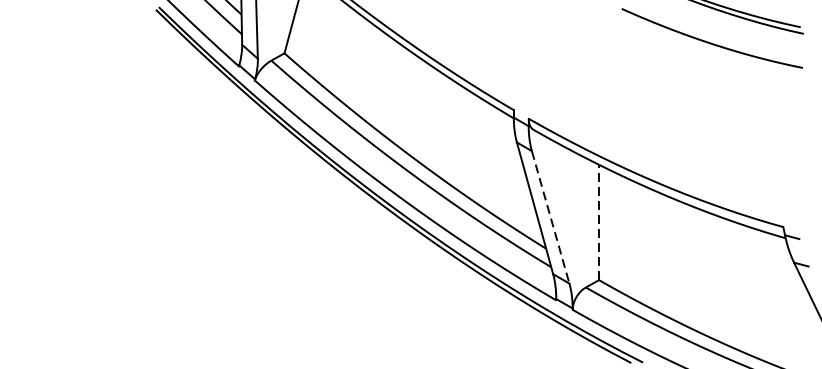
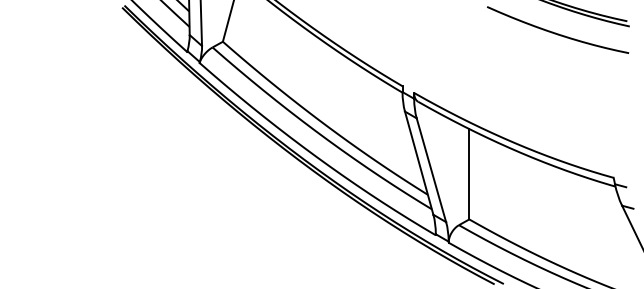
line: (550, 217) -> (431, 170), dashed -> solid
line: (599, 221) -> (469, 173), dashed -> solid

